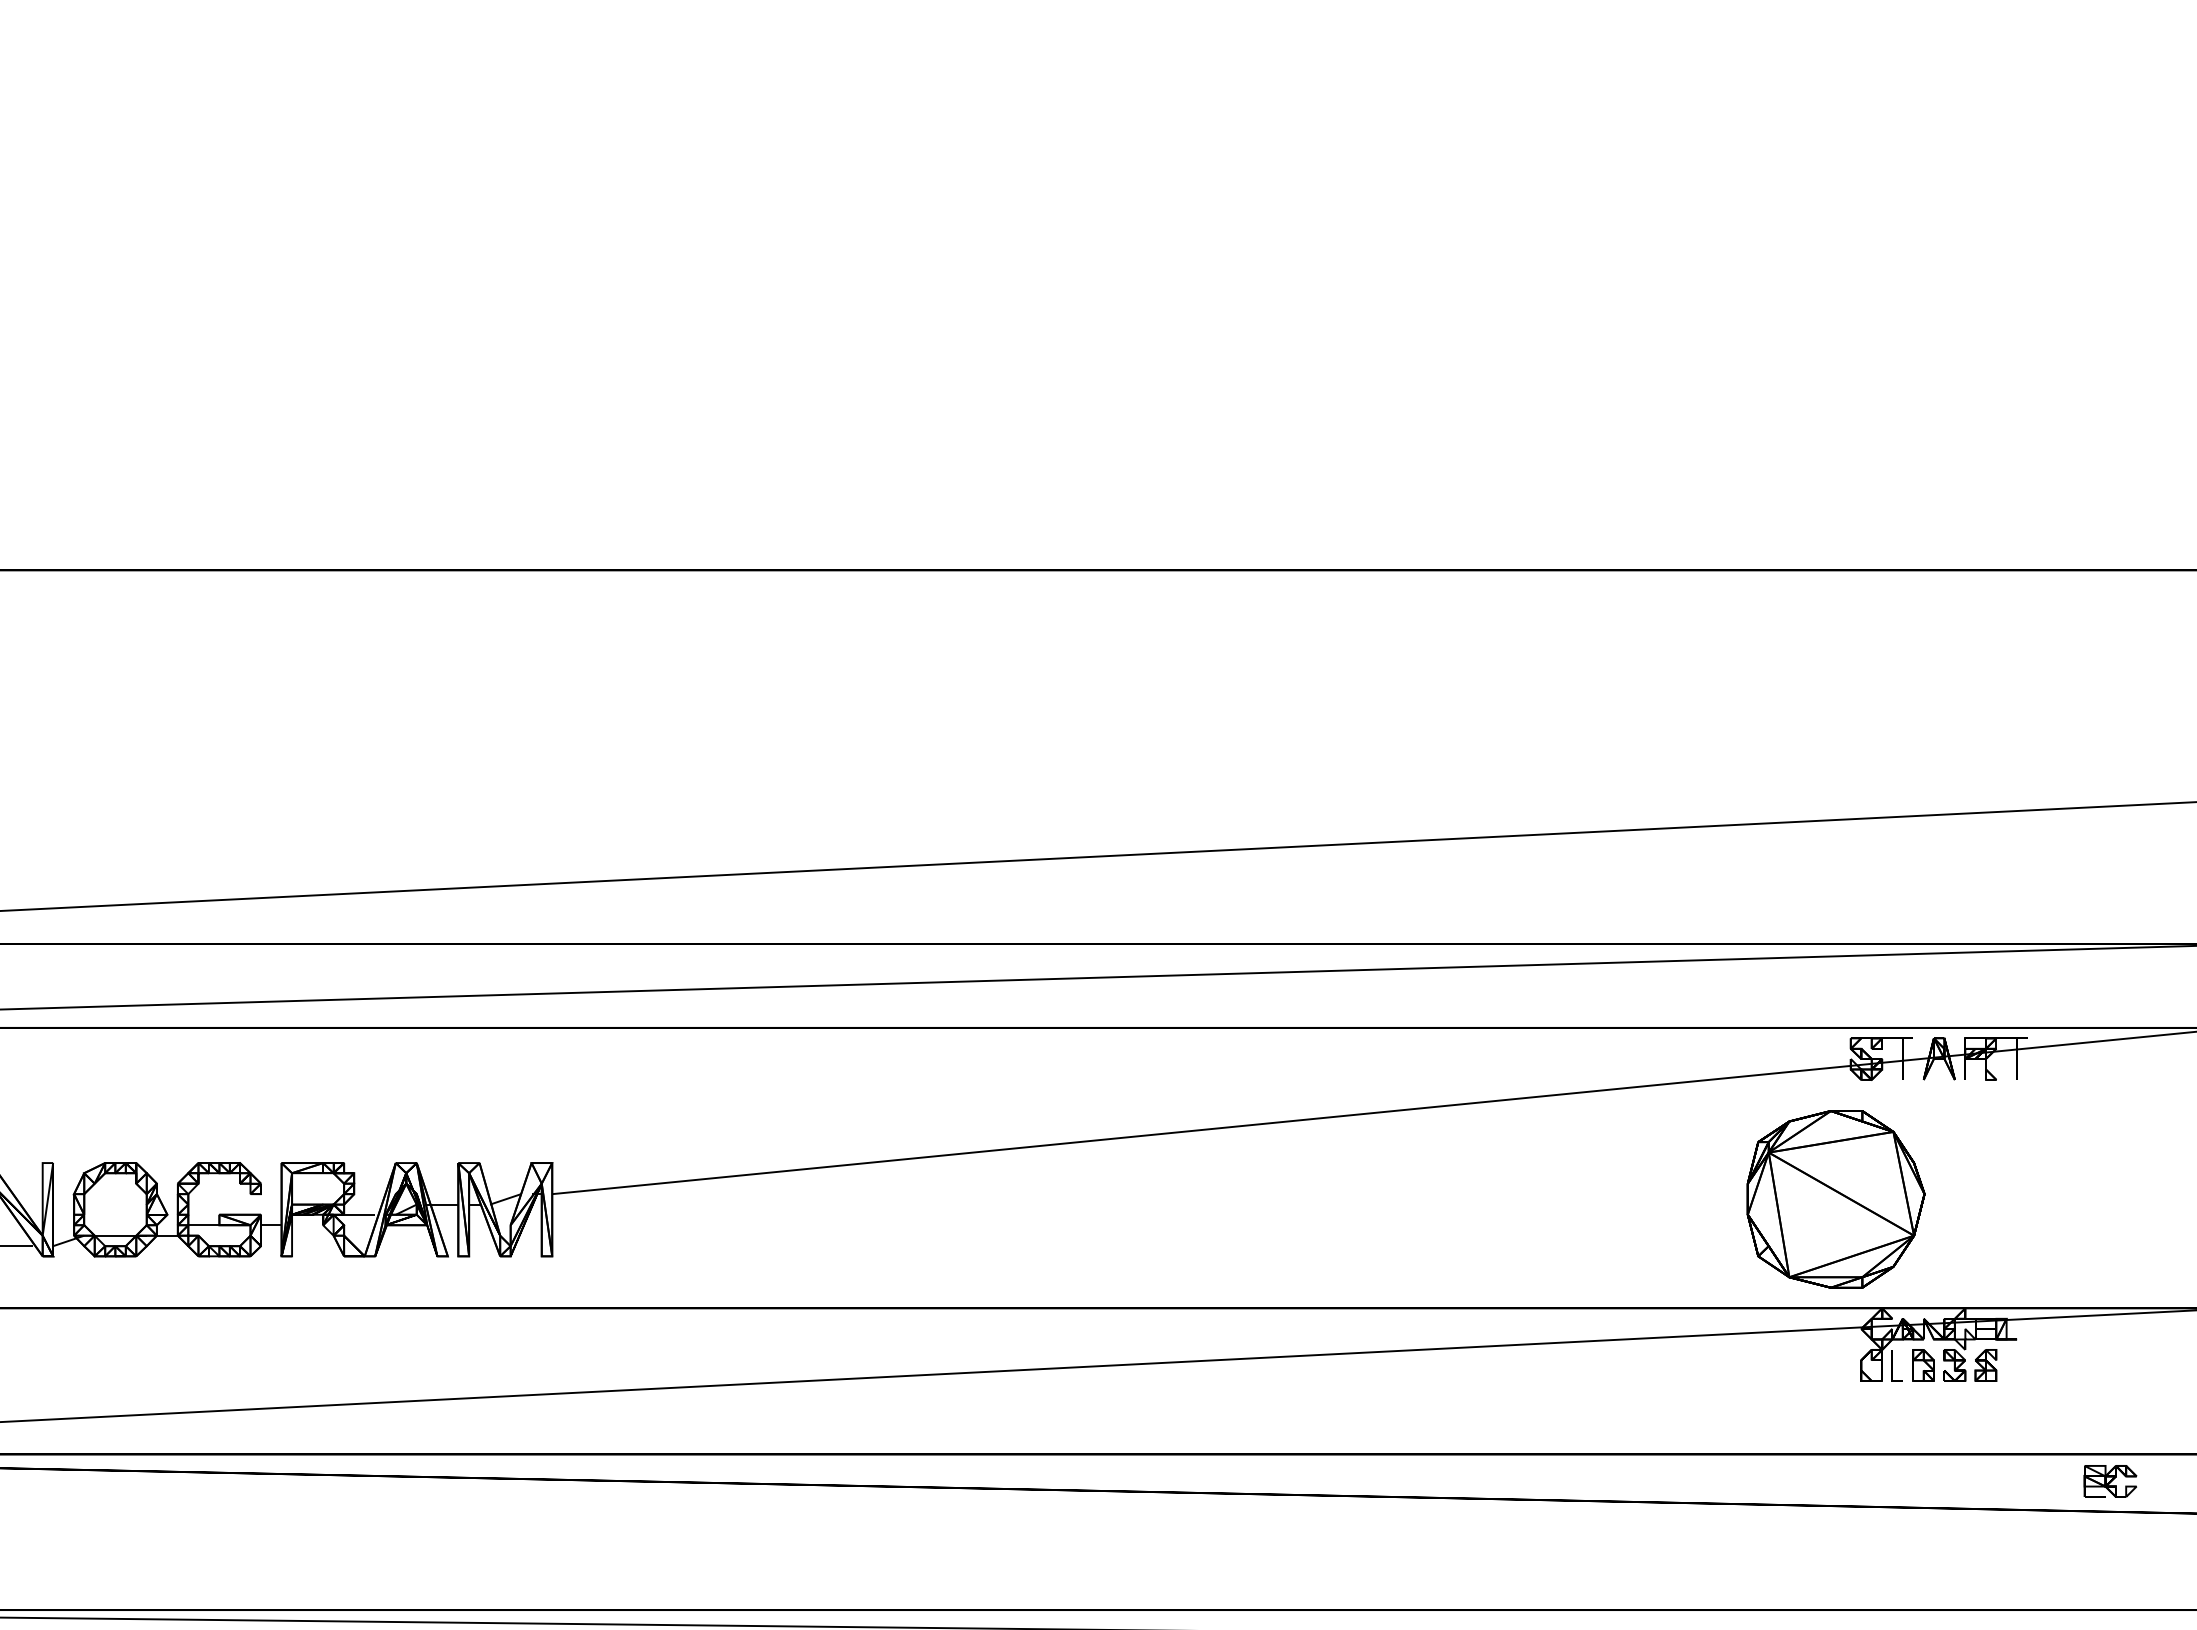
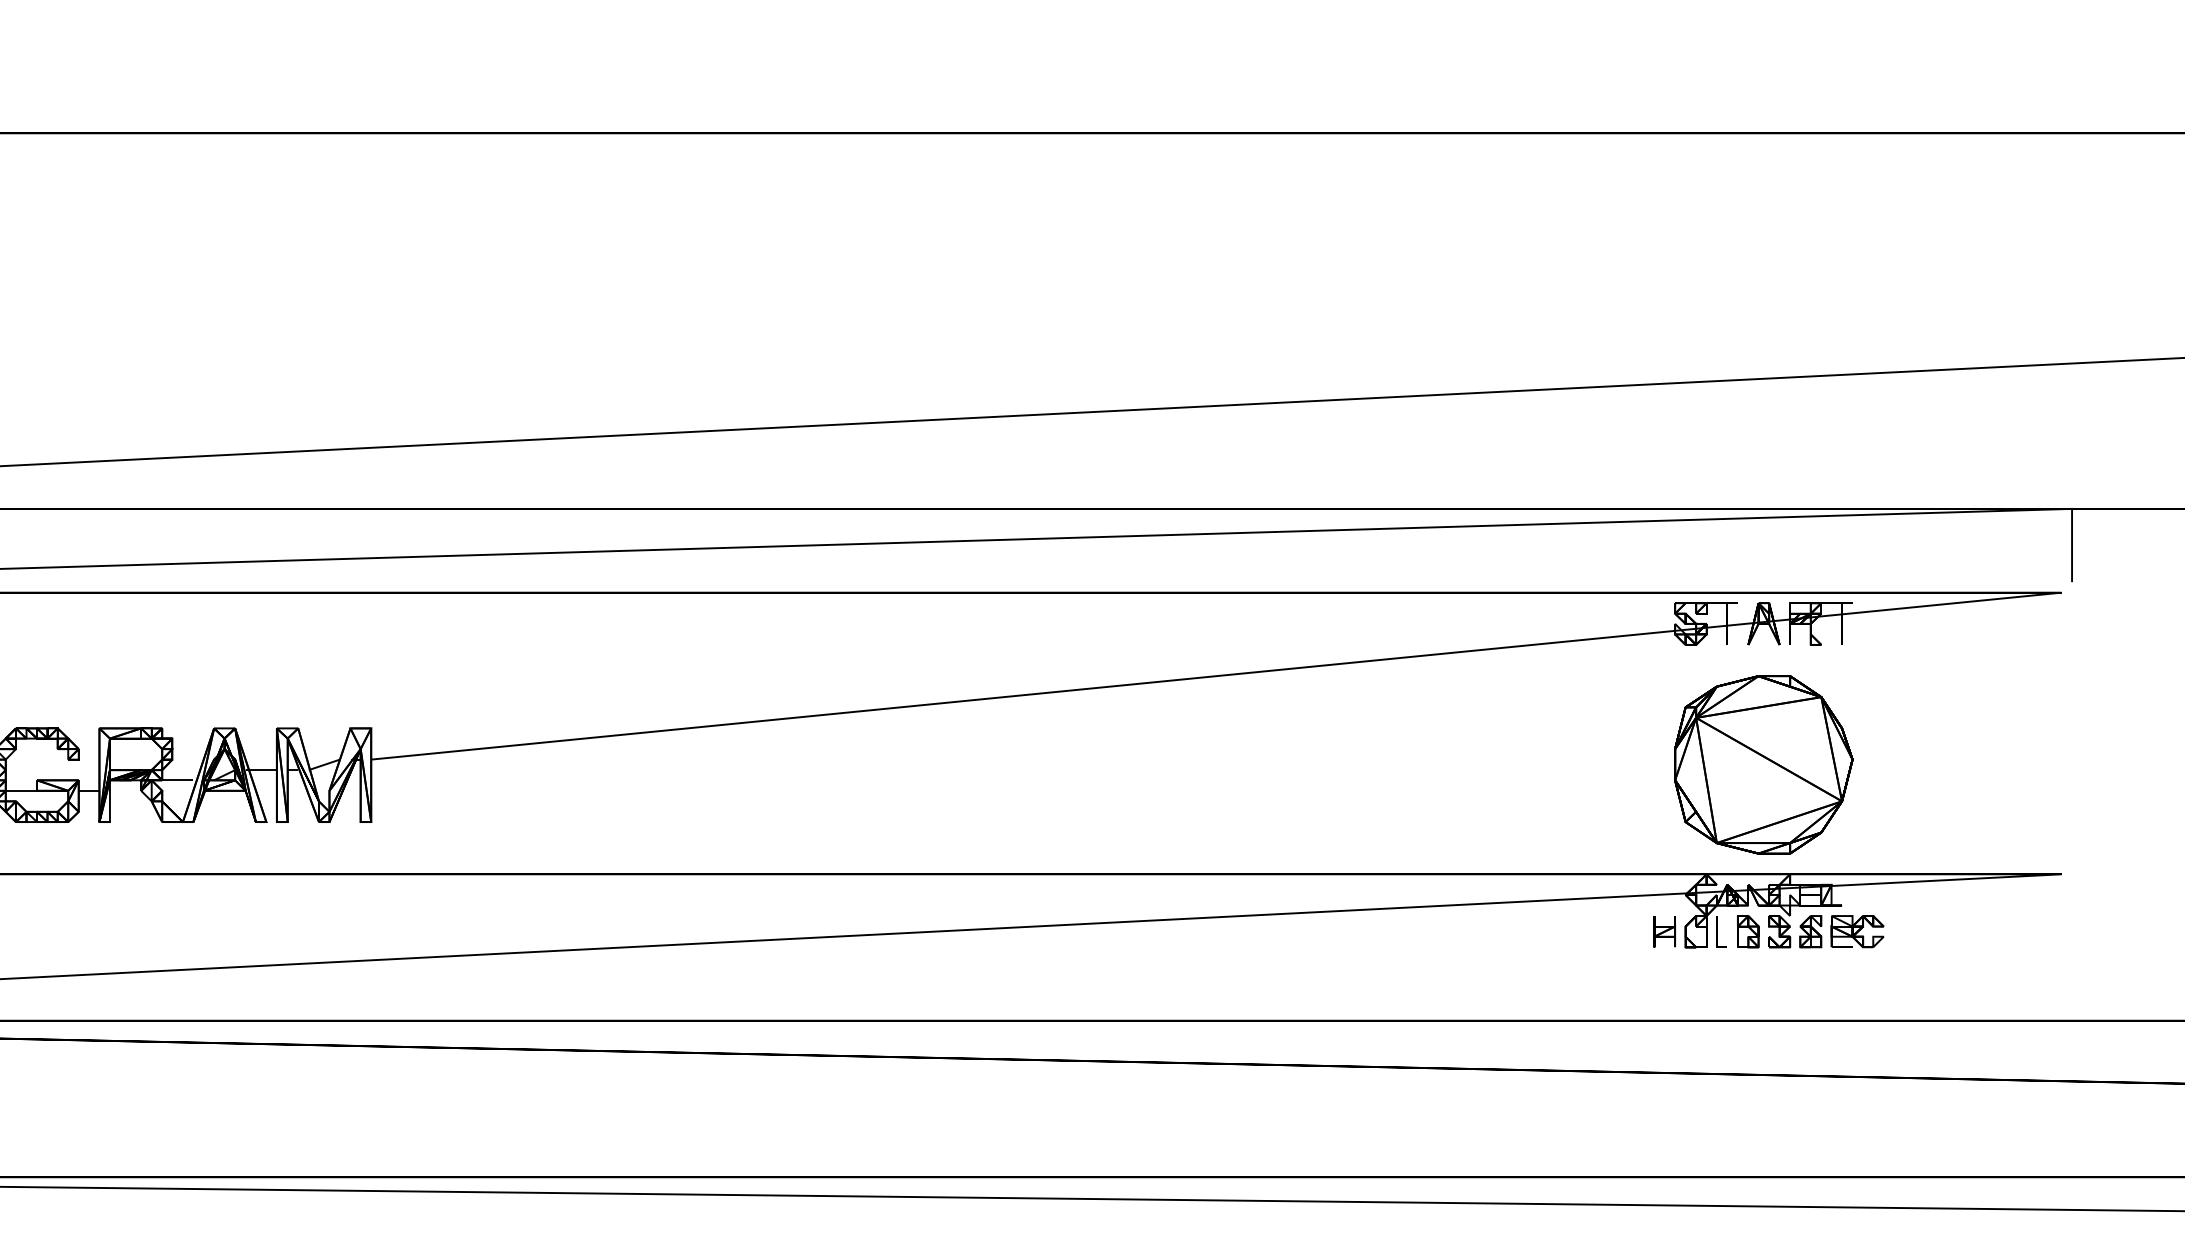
part: (1835, 1199) -> (1763, 764), moved
part: (1840, 1364) -> (1664, 930), added
part: (2110, 1481) -> (1857, 931), moved

